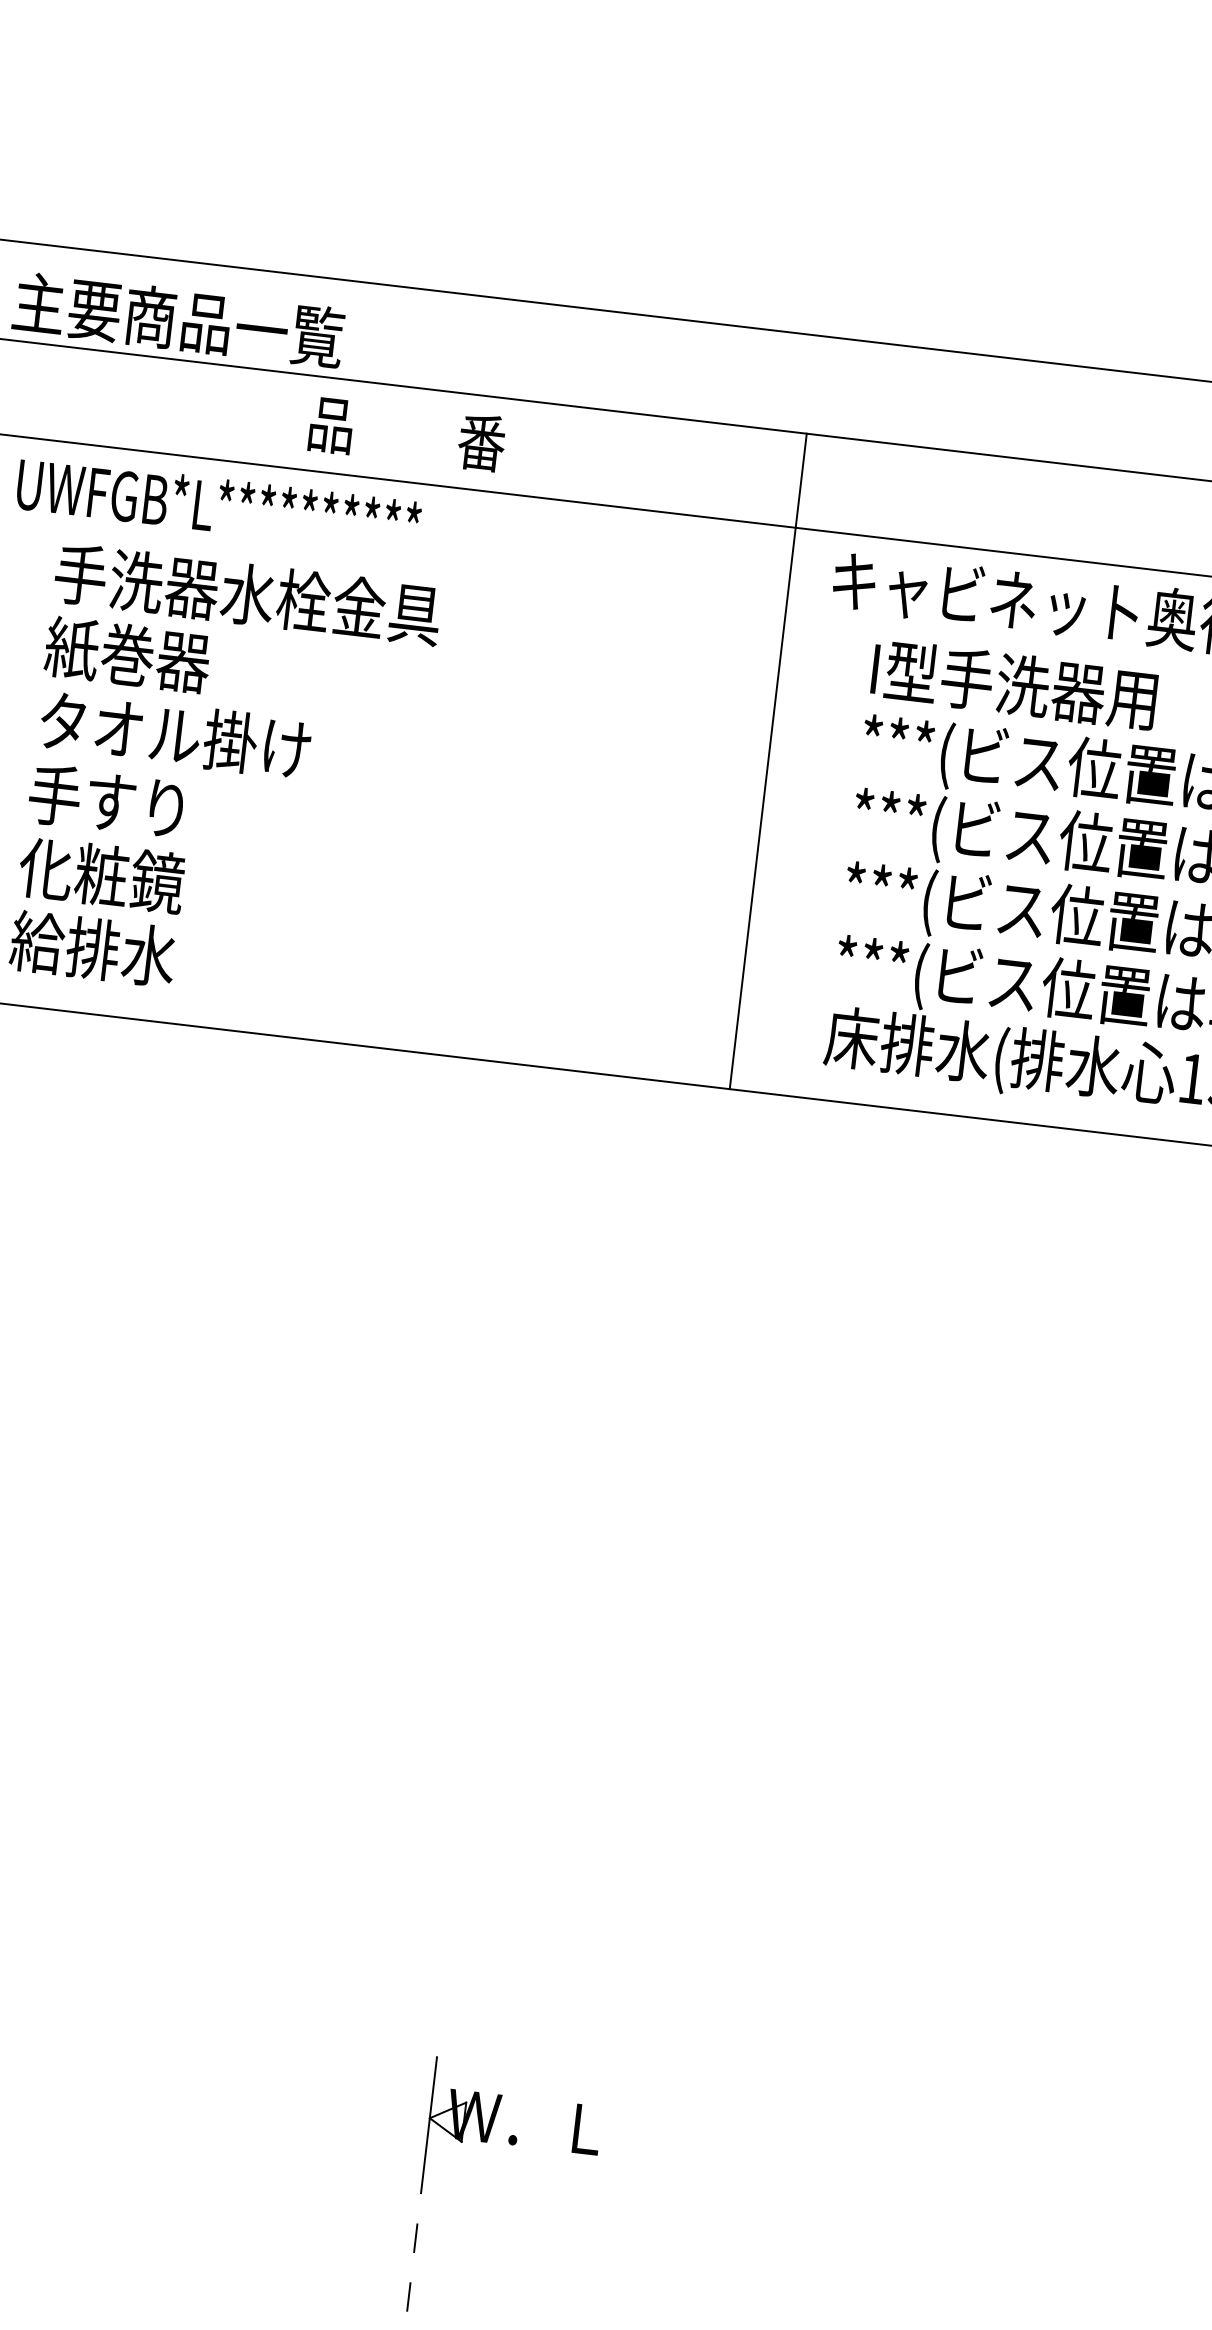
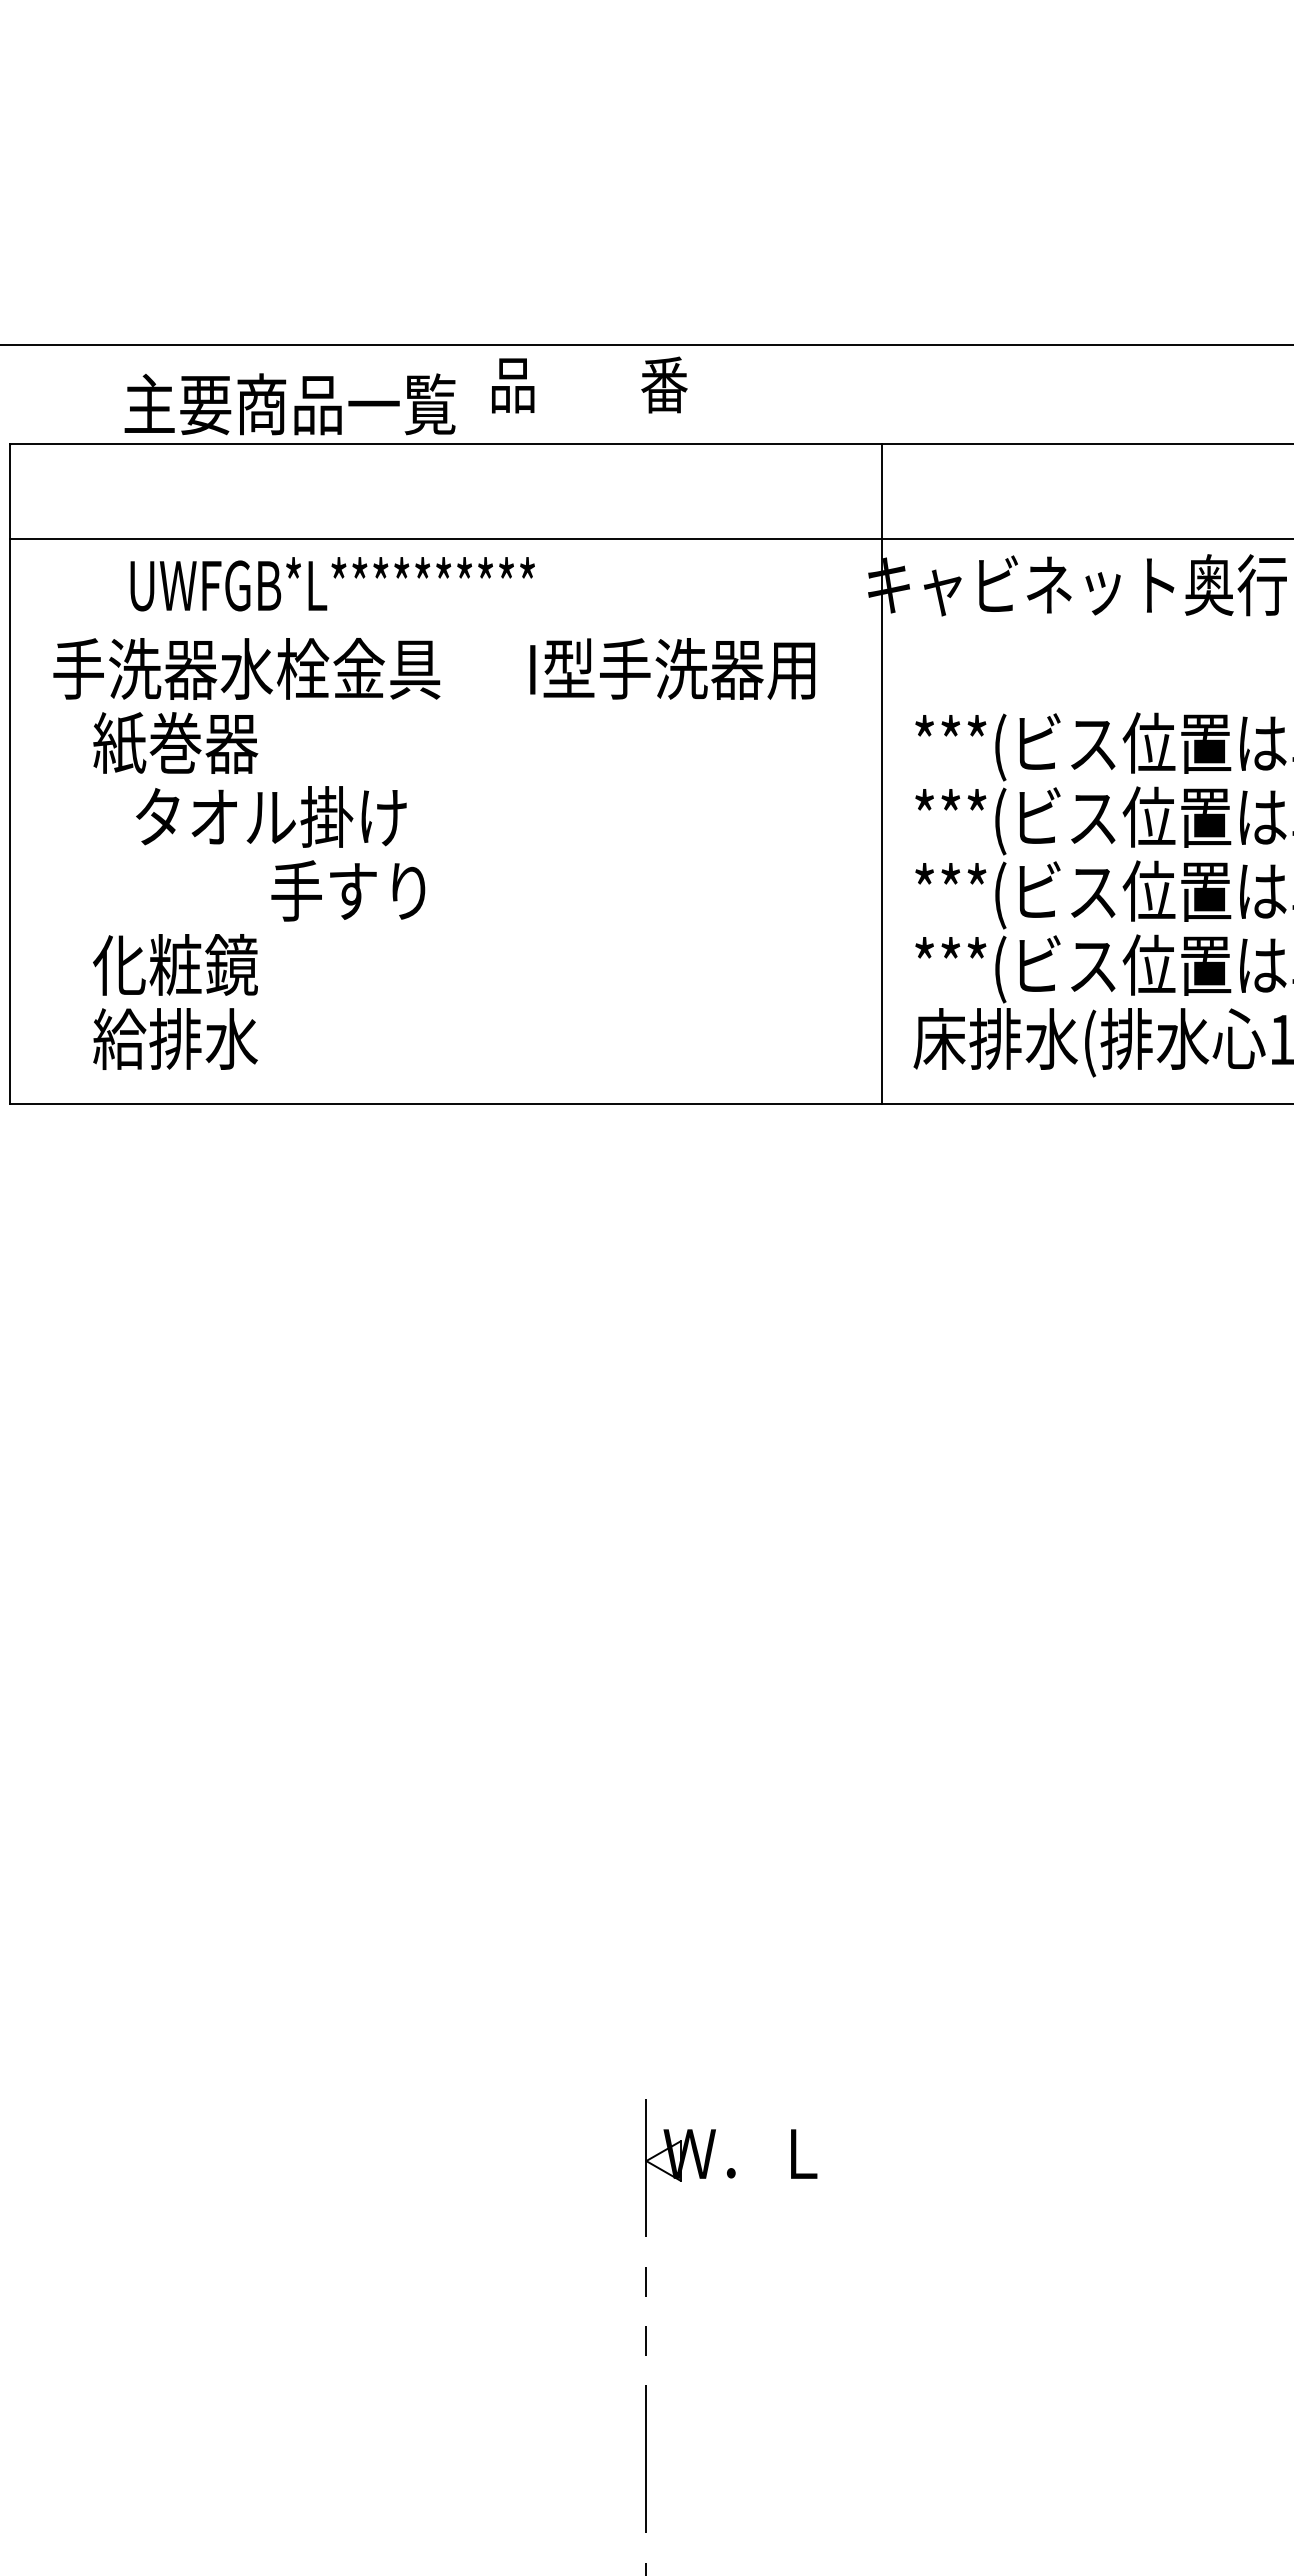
text: (178, 320) -> (289, 404), moved
text: (407, 433) -> (589, 384), moved
text: (218, 506) -> (332, 584), moved
text: (247, 593) -> (246, 668), moved
text: (1014, 684) -> (672, 668), moved
text: (175, 734) -> (271, 816), moved
line: (768, 761) -> (882, 774), moved
text: (106, 800) -> (348, 890), moved

